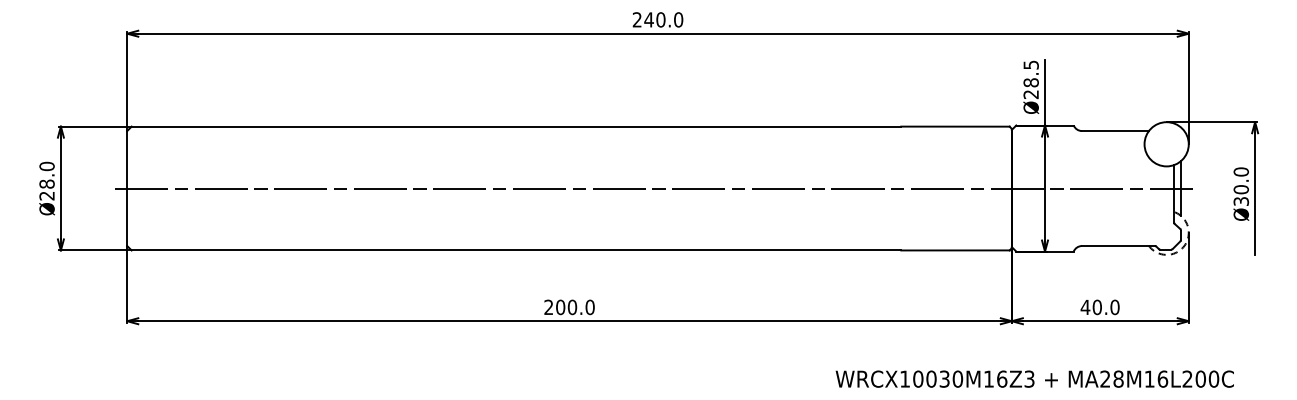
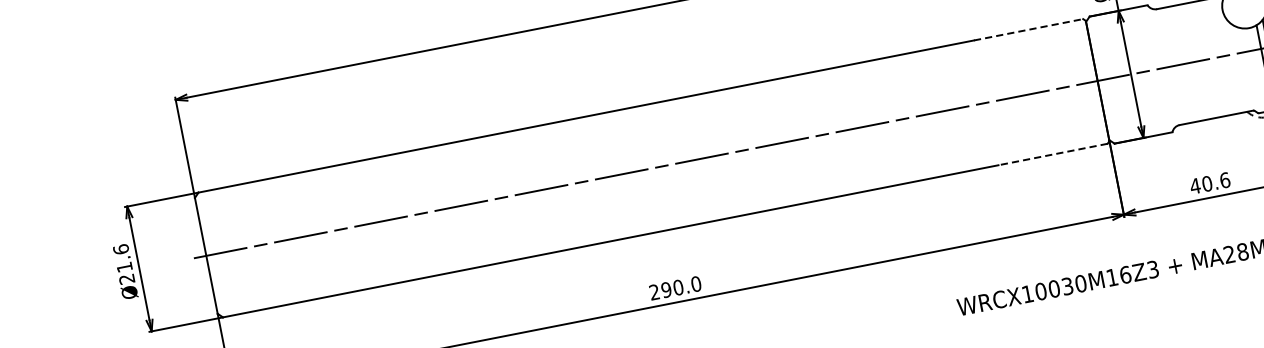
line: (955, 126) -> (1028, 29), solid -> dashed
text: (46, 174) -> (122, 257), Ø28.0 -> Ø21.6
line: (954, 250) -> (1052, 154), solid -> dashed
text: (1114, 306) -> (1224, 179), 40.0 -> 40.6
text: (560, 307) -> (666, 290), 200.0 -> 290.0

